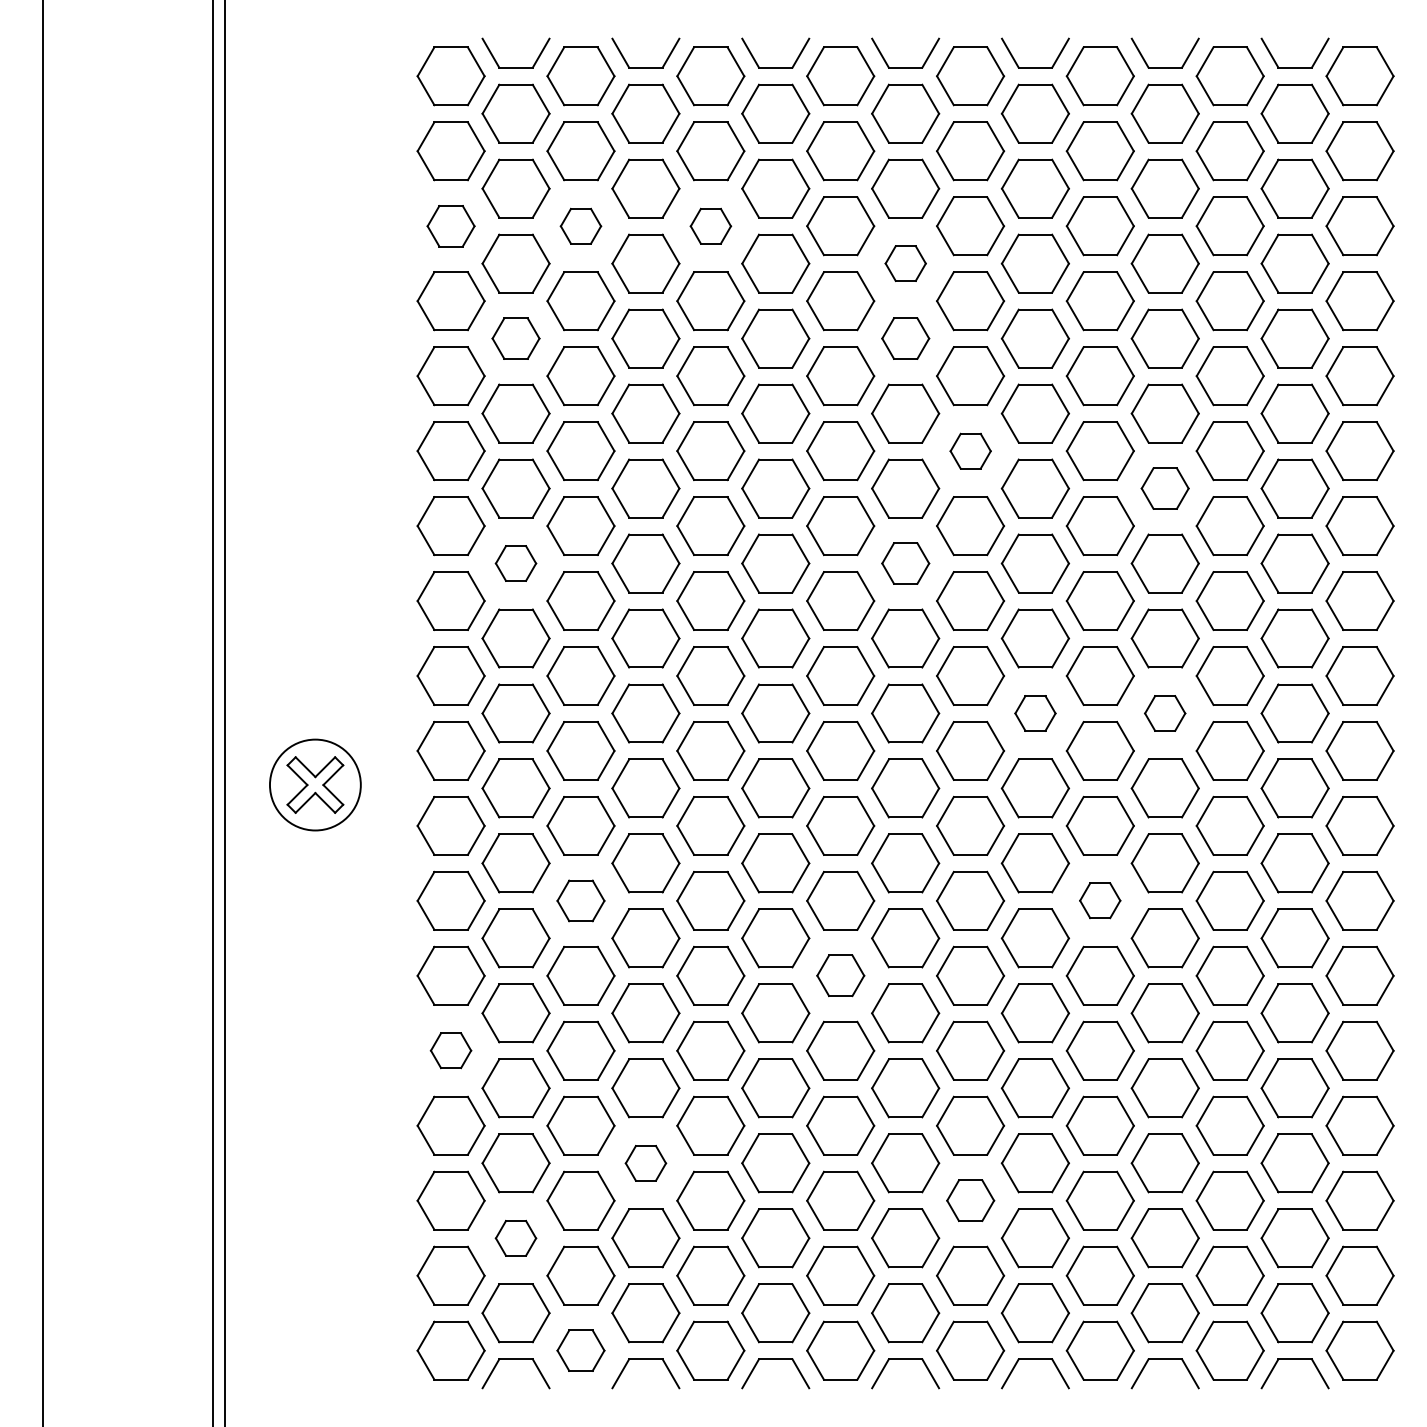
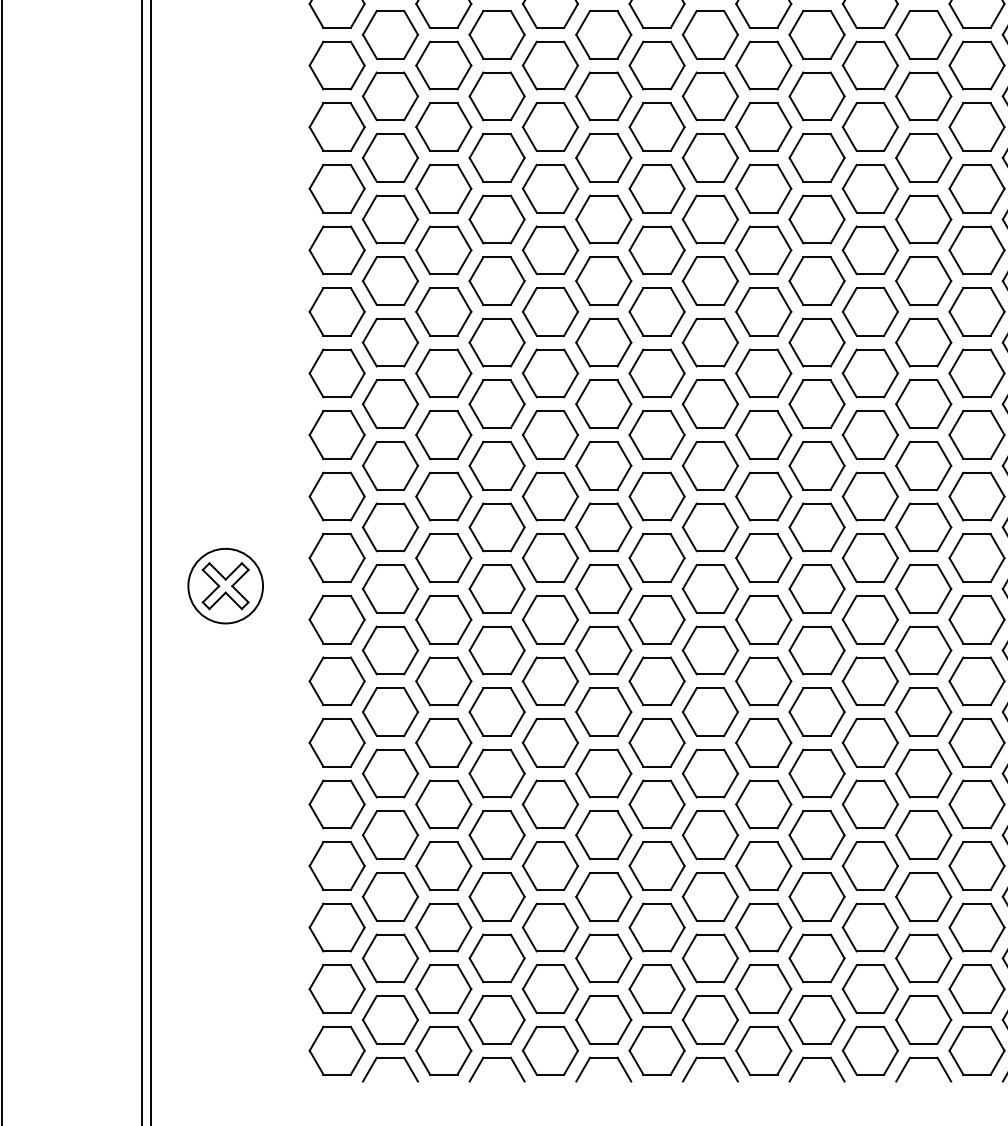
part: (450, 226) -> (336, 127), size x1.43
part: (580, 226) -> (443, 127), size x1.67
part: (710, 226) -> (550, 127), size x1.67
part: (905, 263) -> (710, 157), size x1.67
part: (515, 338) -> (390, 219), size x1.43
part: (905, 338) -> (710, 219), size x1.43
part: (970, 451) -> (763, 312), size x1.67
part: (1164, 488) -> (923, 342), size x1.43
part: (515, 563) -> (390, 404), size x1.67
part: (905, 563) -> (710, 404), size x1.43
part: (1035, 713) -> (817, 527), size x1.67
part: (1164, 713) -> (923, 527), size x1.67
part: (580, 900) -> (443, 680), size x1.43
part: (1099, 900) -> (869, 680), size x1.67
part: (840, 975) -> (656, 742), size x1.43
part: (450, 1050) -> (336, 804), size x1.67
part: (645, 1163) -> (496, 896), size x1.67
part: (970, 1200) -> (763, 927), size x1.43
part: (515, 1238) -> (390, 958), size x1.67
part: (580, 1350) -> (443, 1050), size x1.43

